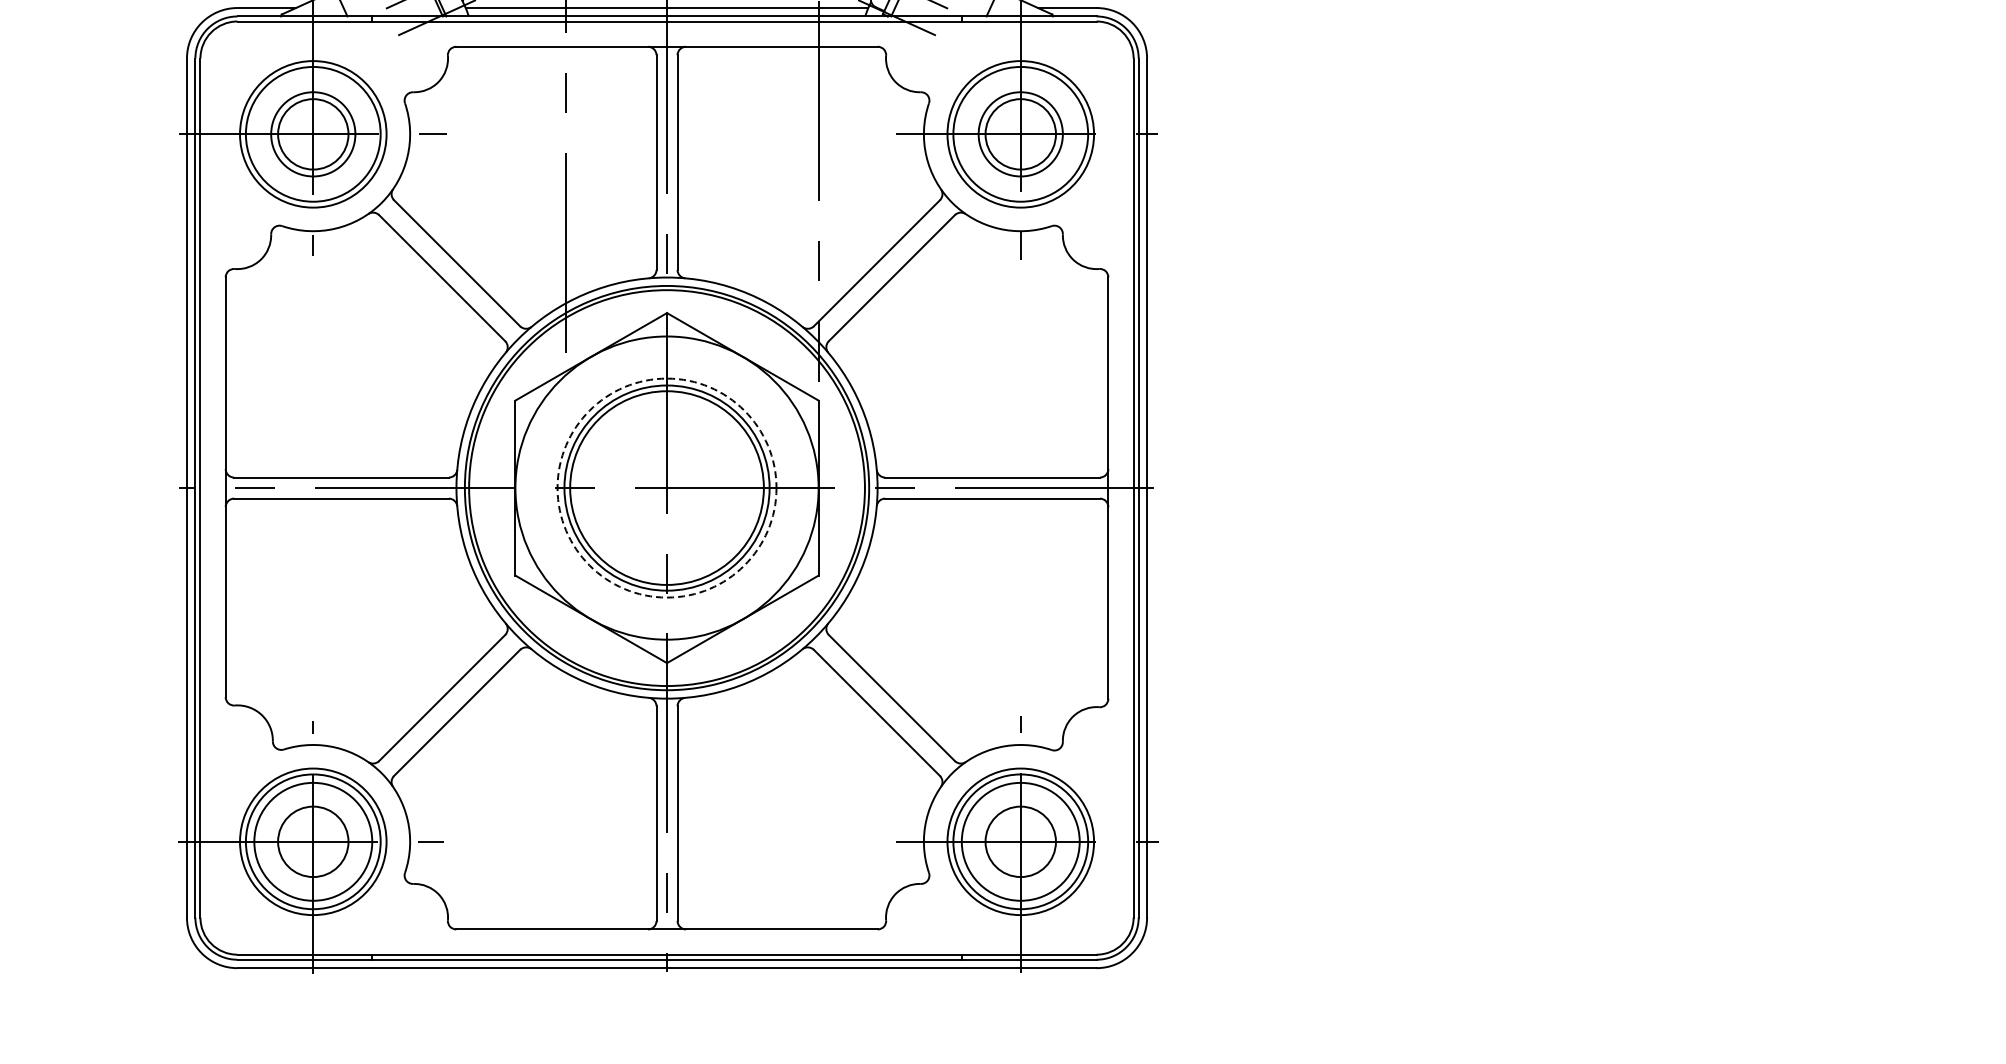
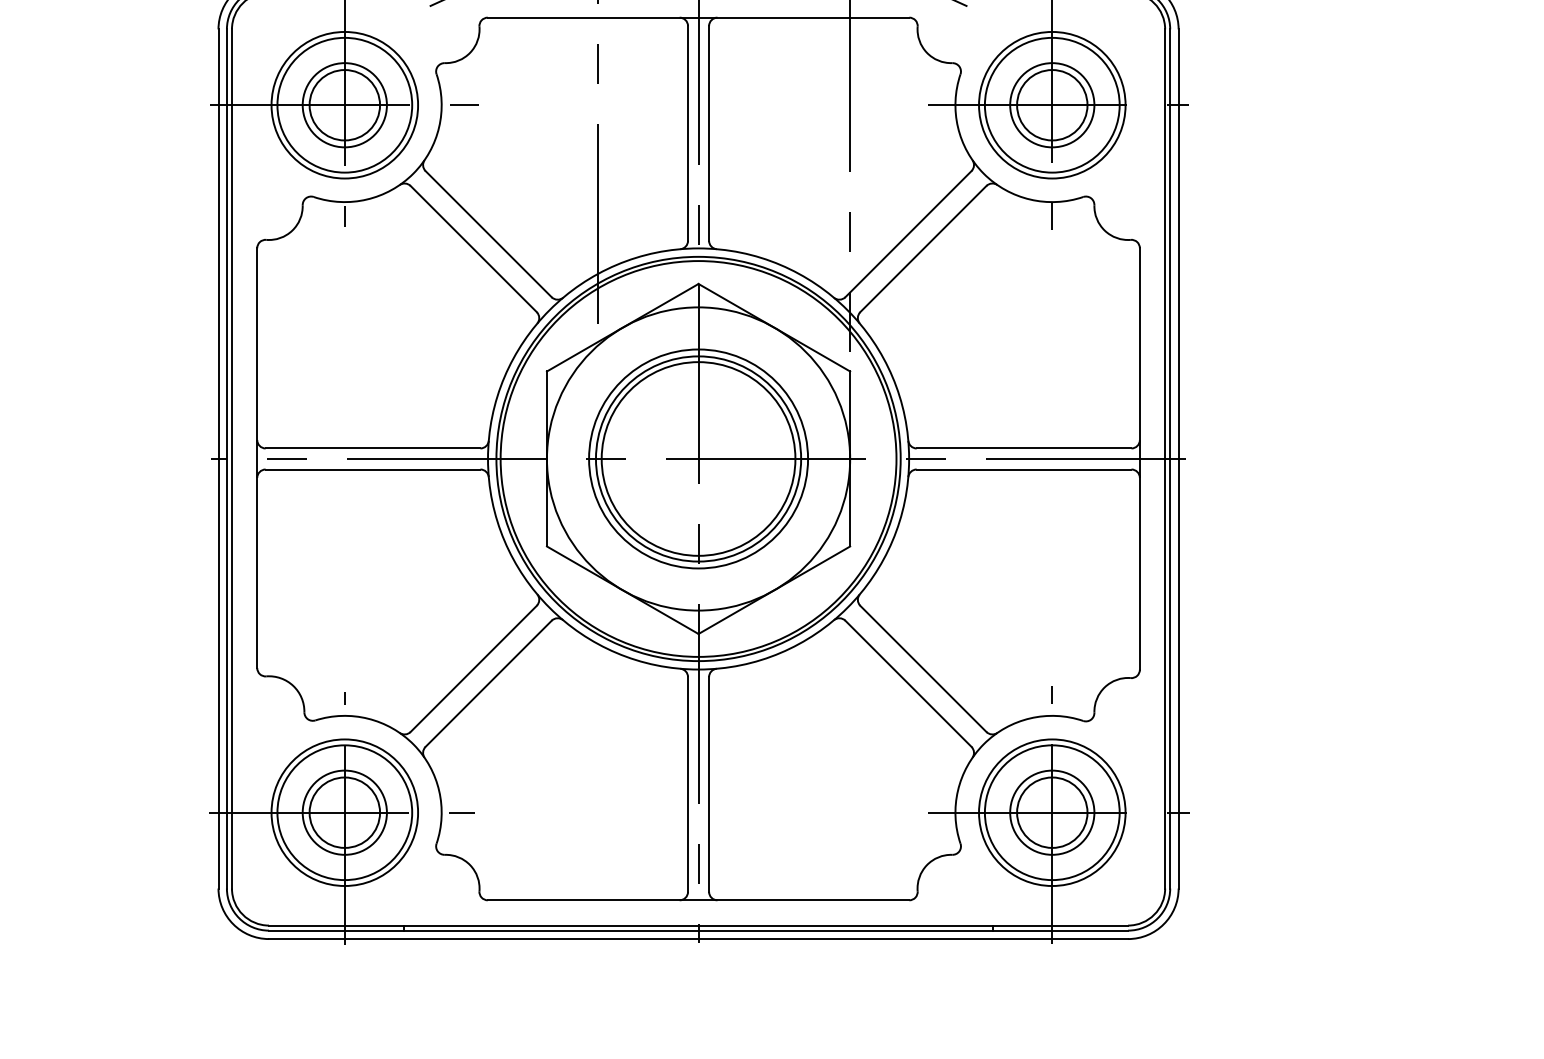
circle: (666, 487) -> (698, 458), dashed -> solid
circle: (313, 841) -> (345, 812), size x0.71
circle: (1020, 841) -> (1052, 812), size x0.71

